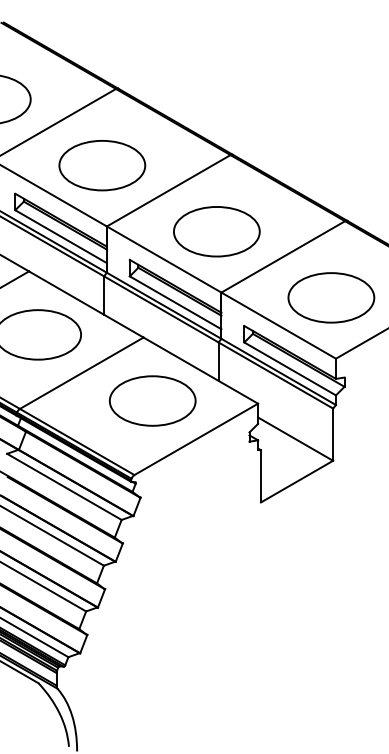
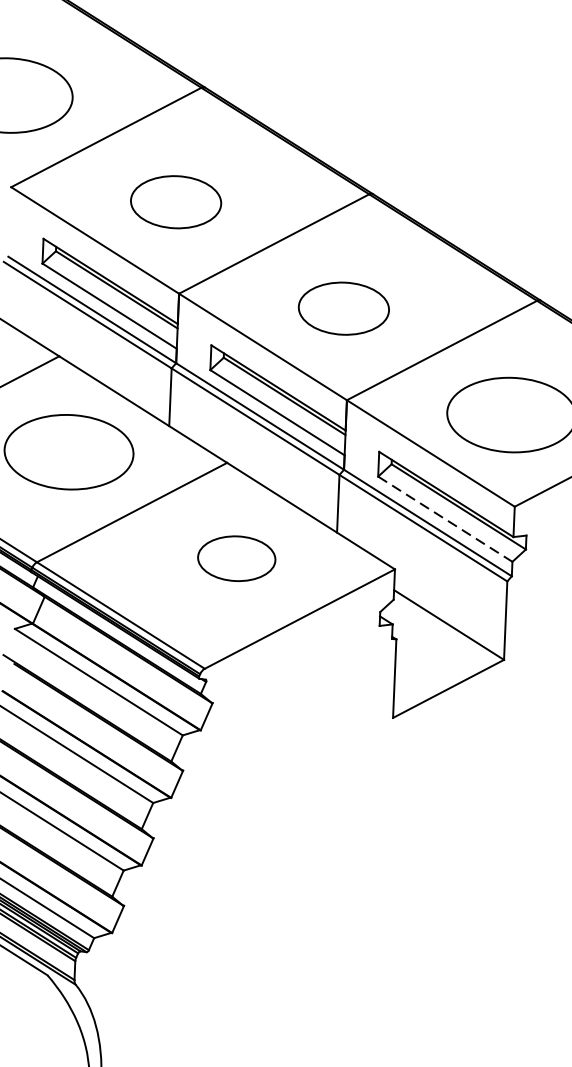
part: (102, 165) -> (176, 201), size x0.7
part: (216, 231) -> (343, 308), size x0.7
line: (290, 368) -> (445, 518), solid -> dashed
part: (152, 400) -> (236, 557), size x0.6

